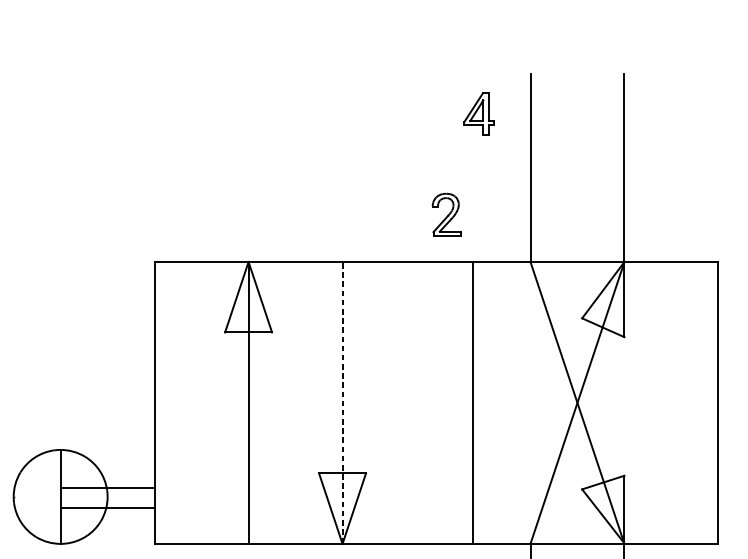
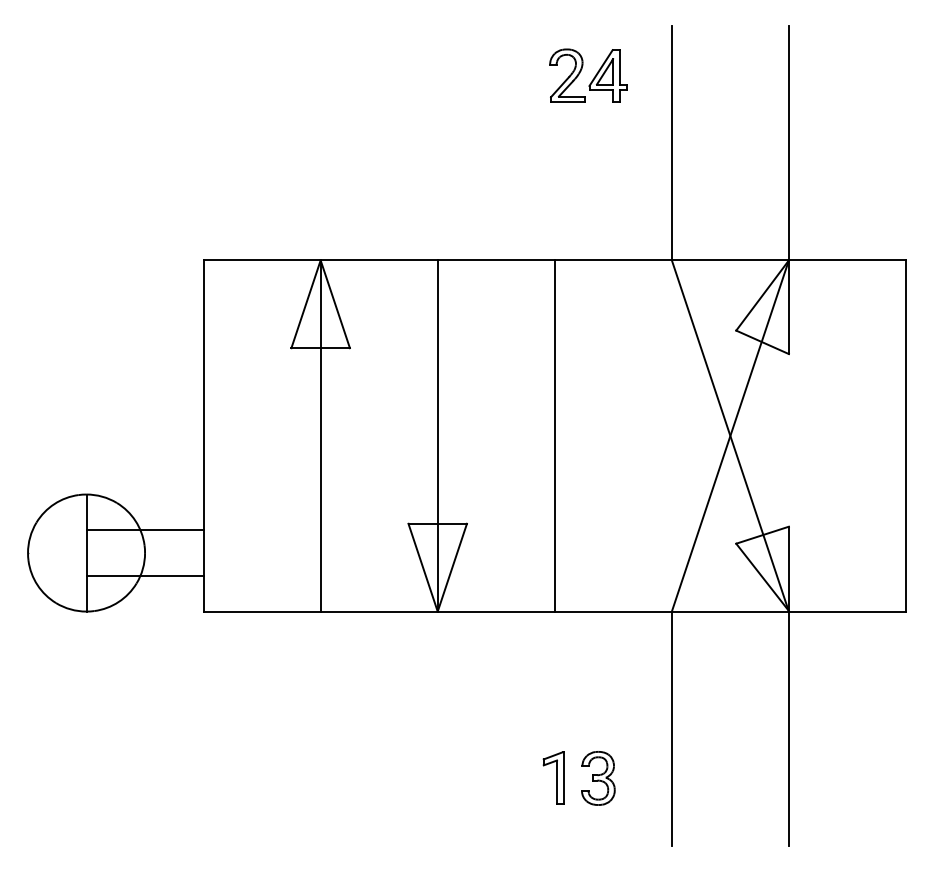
part: (446, 214) -> (567, 75), moved
line: (342, 402) -> (437, 435), dashed -> solid
line: (472, 402) -> (554, 435), moved
line: (107, 488) -> (144, 576), moved
line: (107, 507) -> (144, 529), moved

